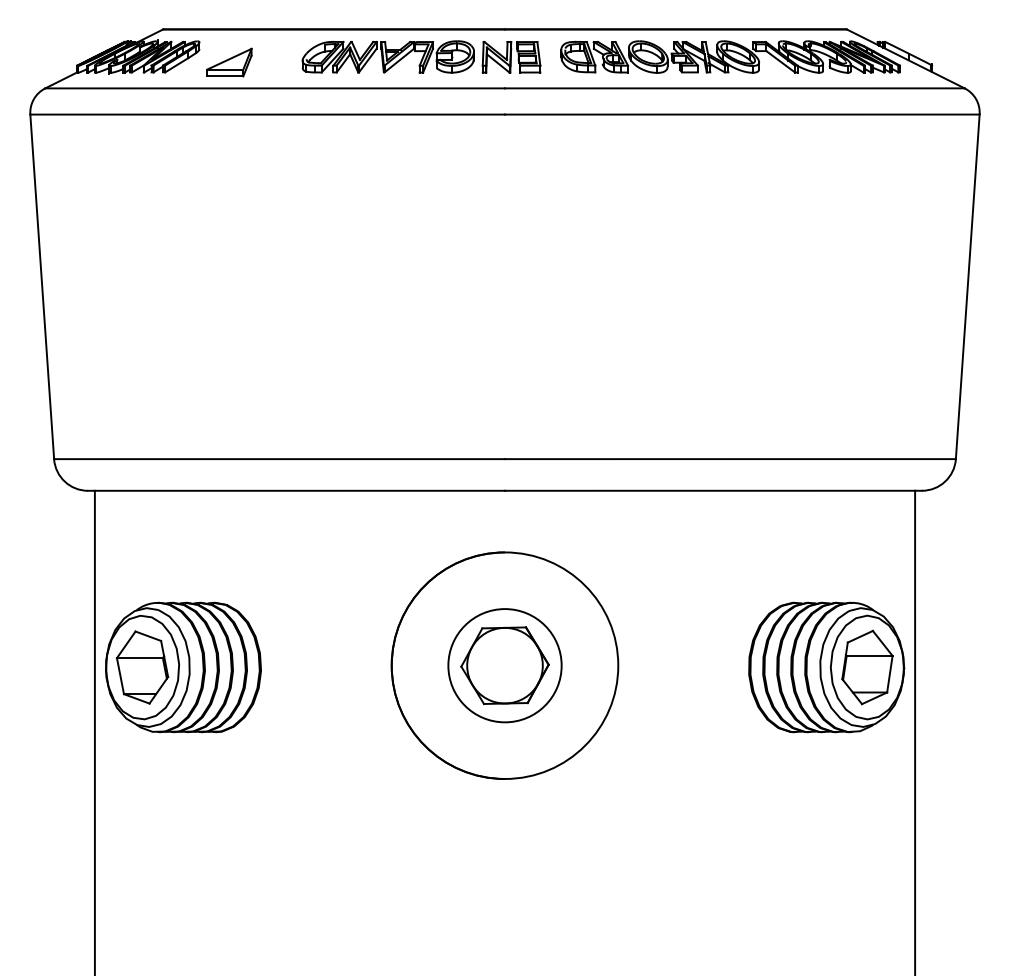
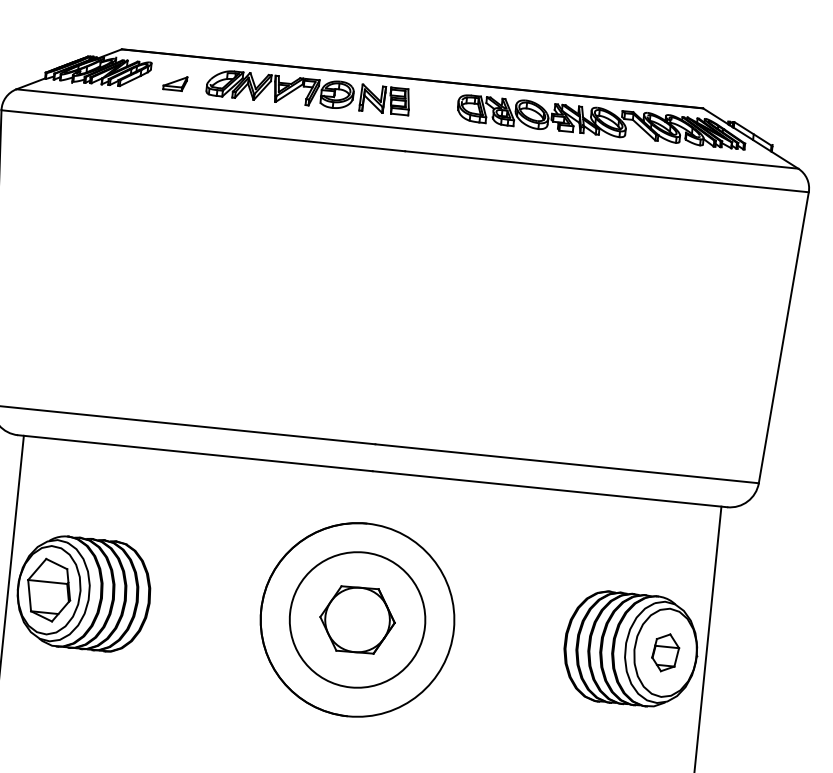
part: (421, 56) -> (308, 91), moved
part: (229, 62) -> (175, 83), size x0.6
circle: (504, 665) -> (357, 619), size x1.4
part: (867, 667) -> (665, 652), size x0.6

